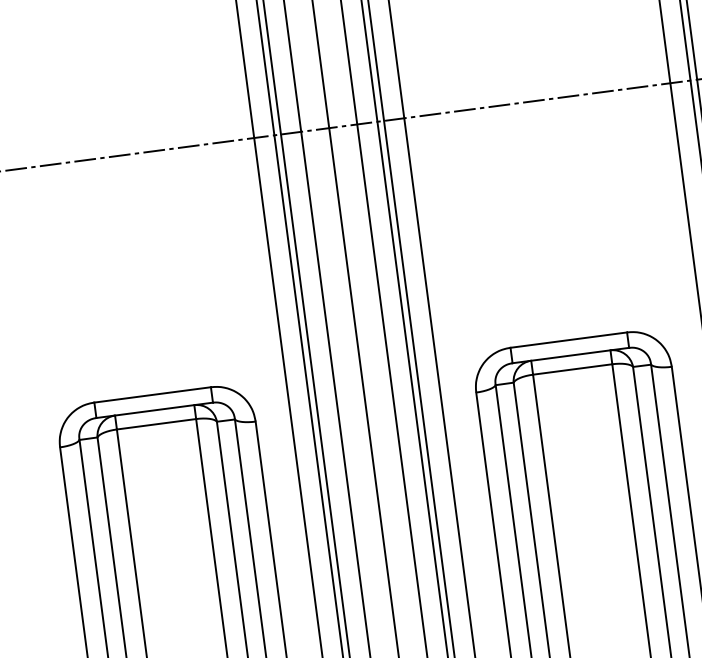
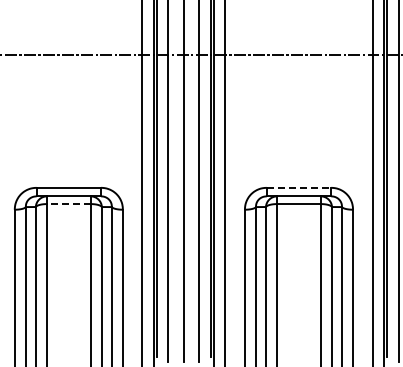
line: (569, 339) -> (299, 187), solid -> dashed
line: (155, 425) -> (68, 204), solid -> dashed

